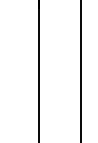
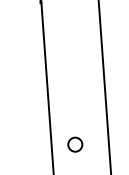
circle: (56, 112) -> (75, 145), added

